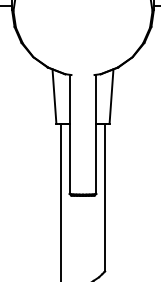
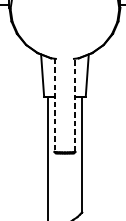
line: (69, 134) -> (54, 105), solid -> dashed
line: (96, 134) -> (75, 105), solid -> dashed

